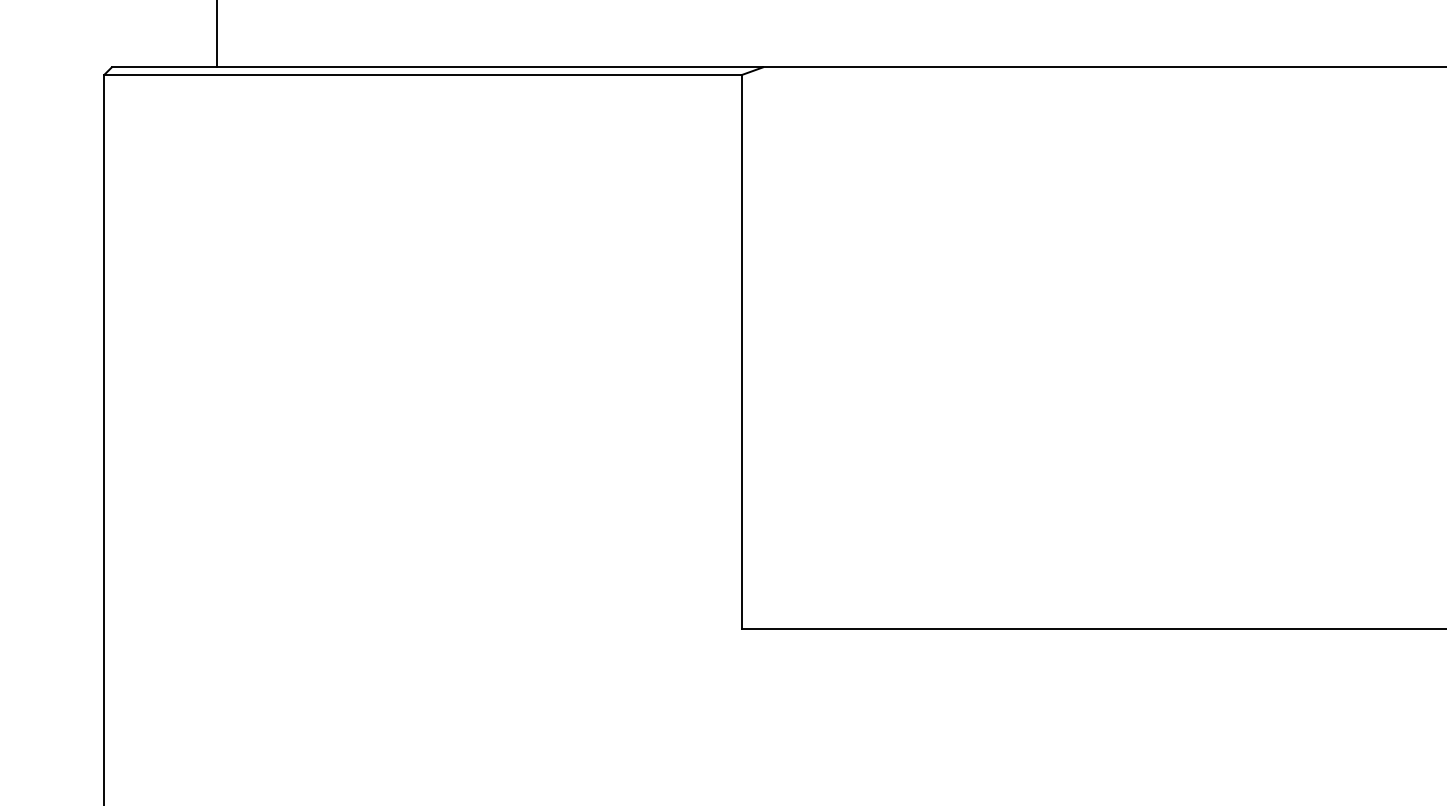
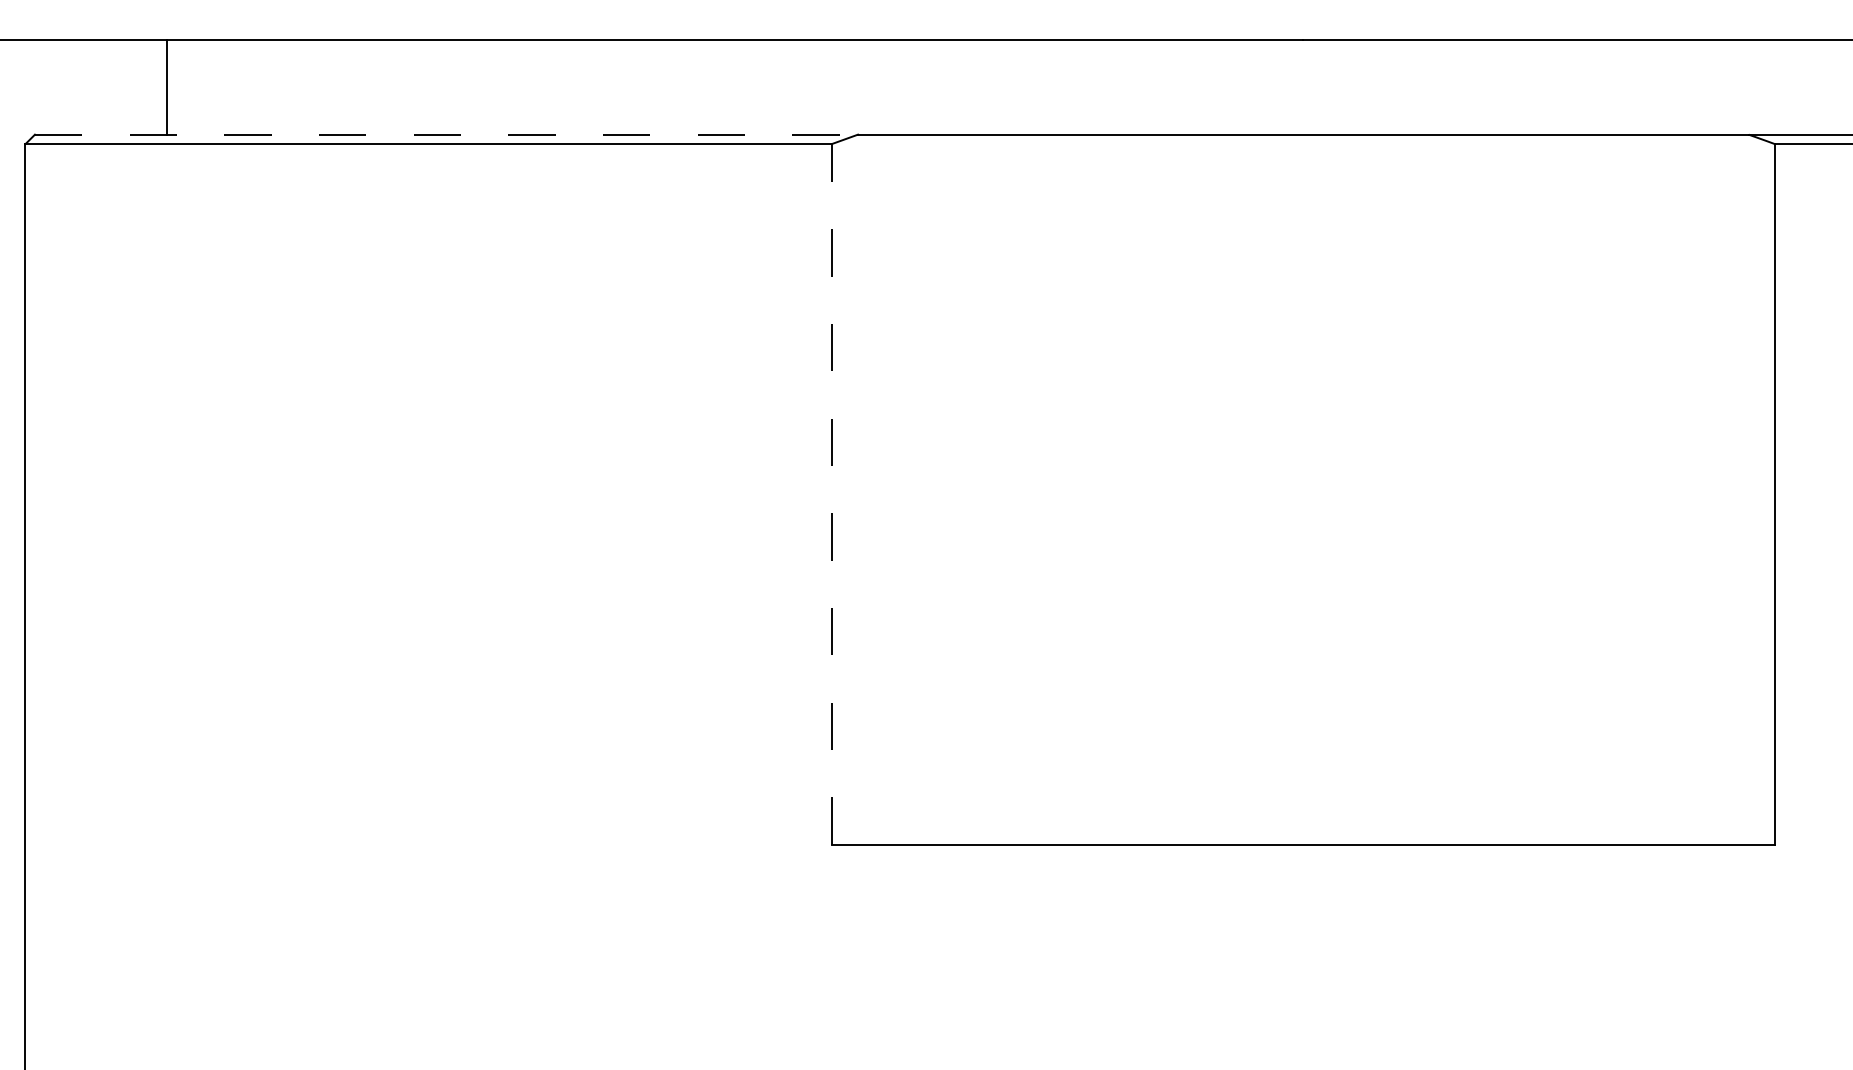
line: (437, 67) -> (446, 134), solid -> dashed
line: (742, 351) -> (831, 493), solid -> dashed

